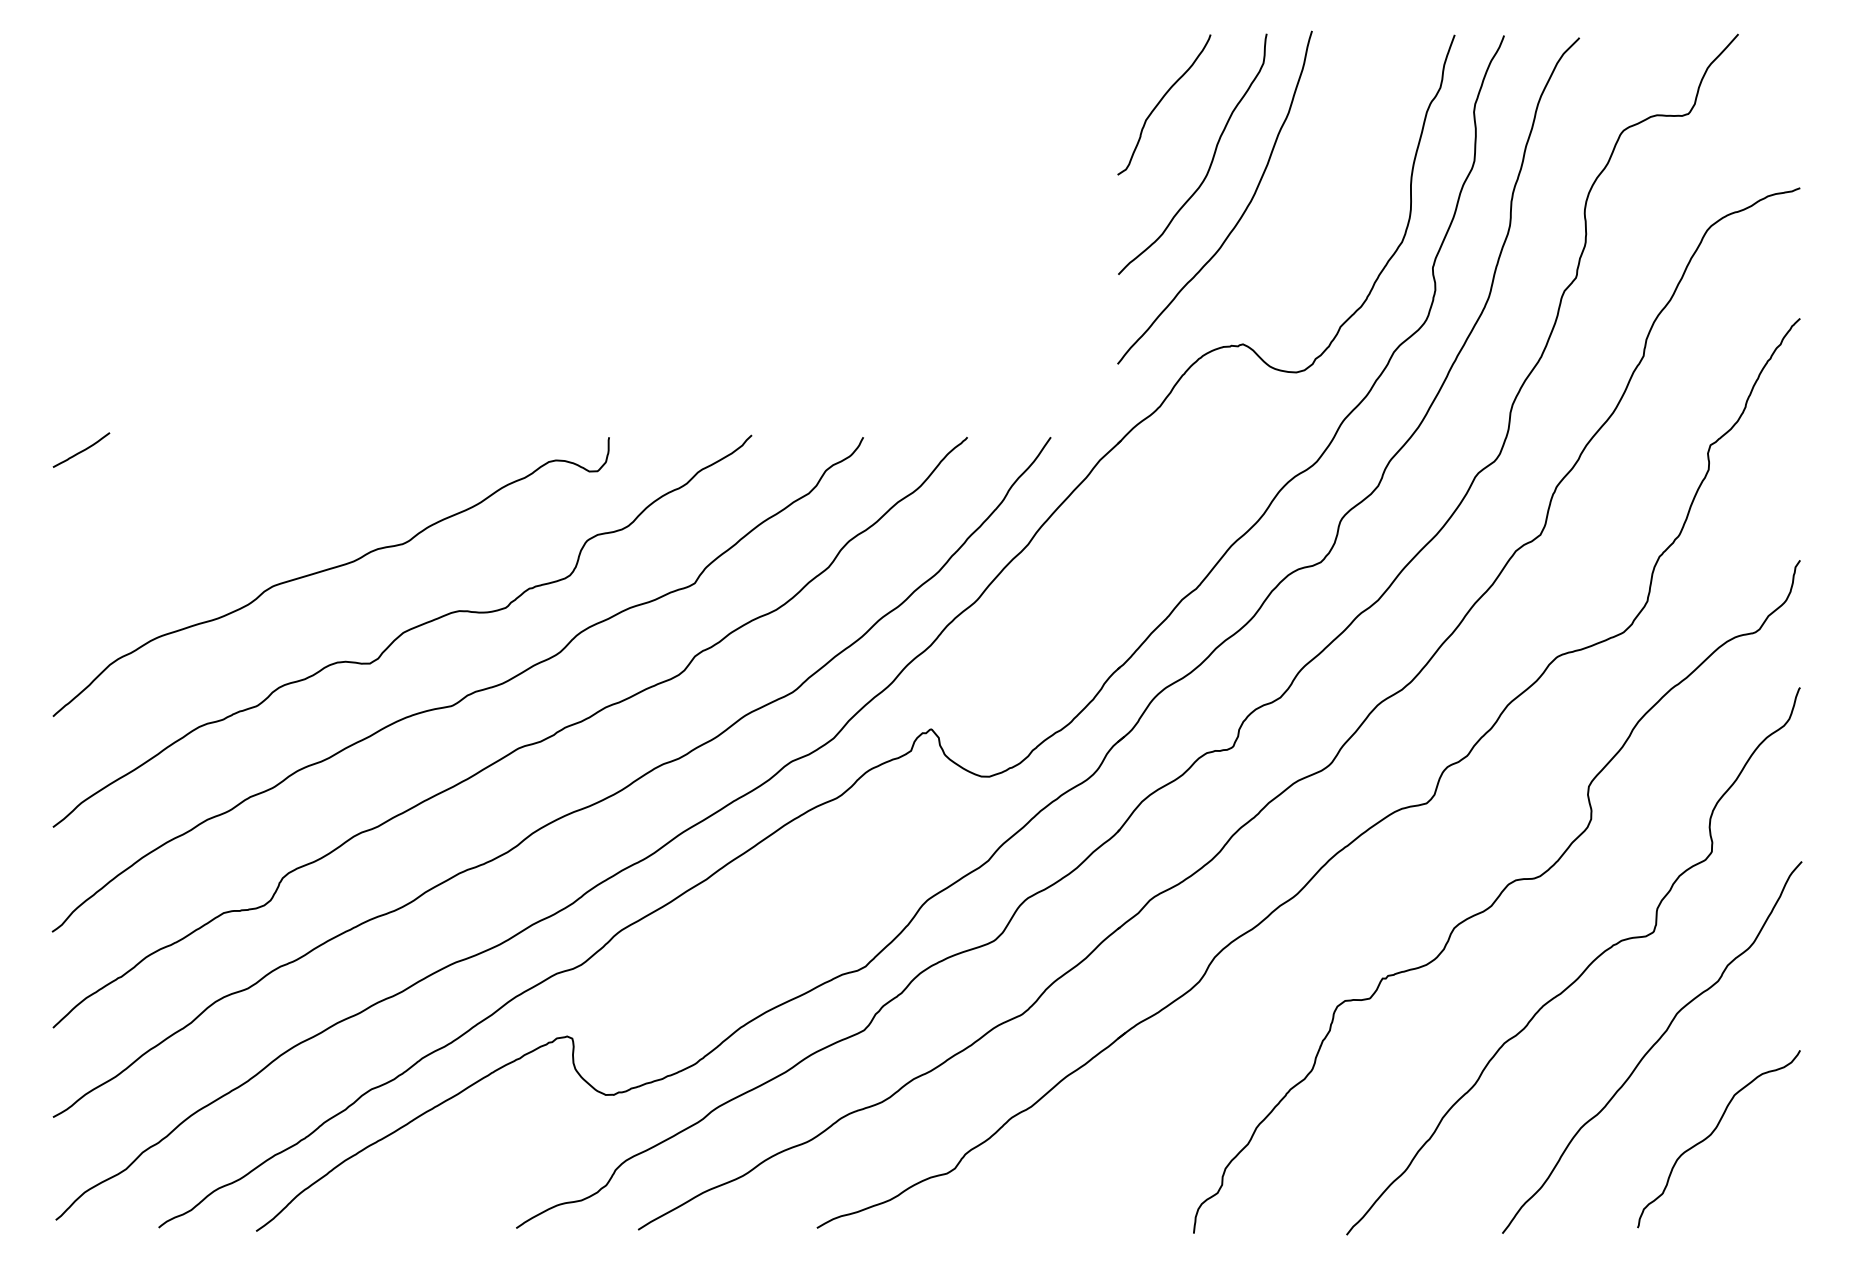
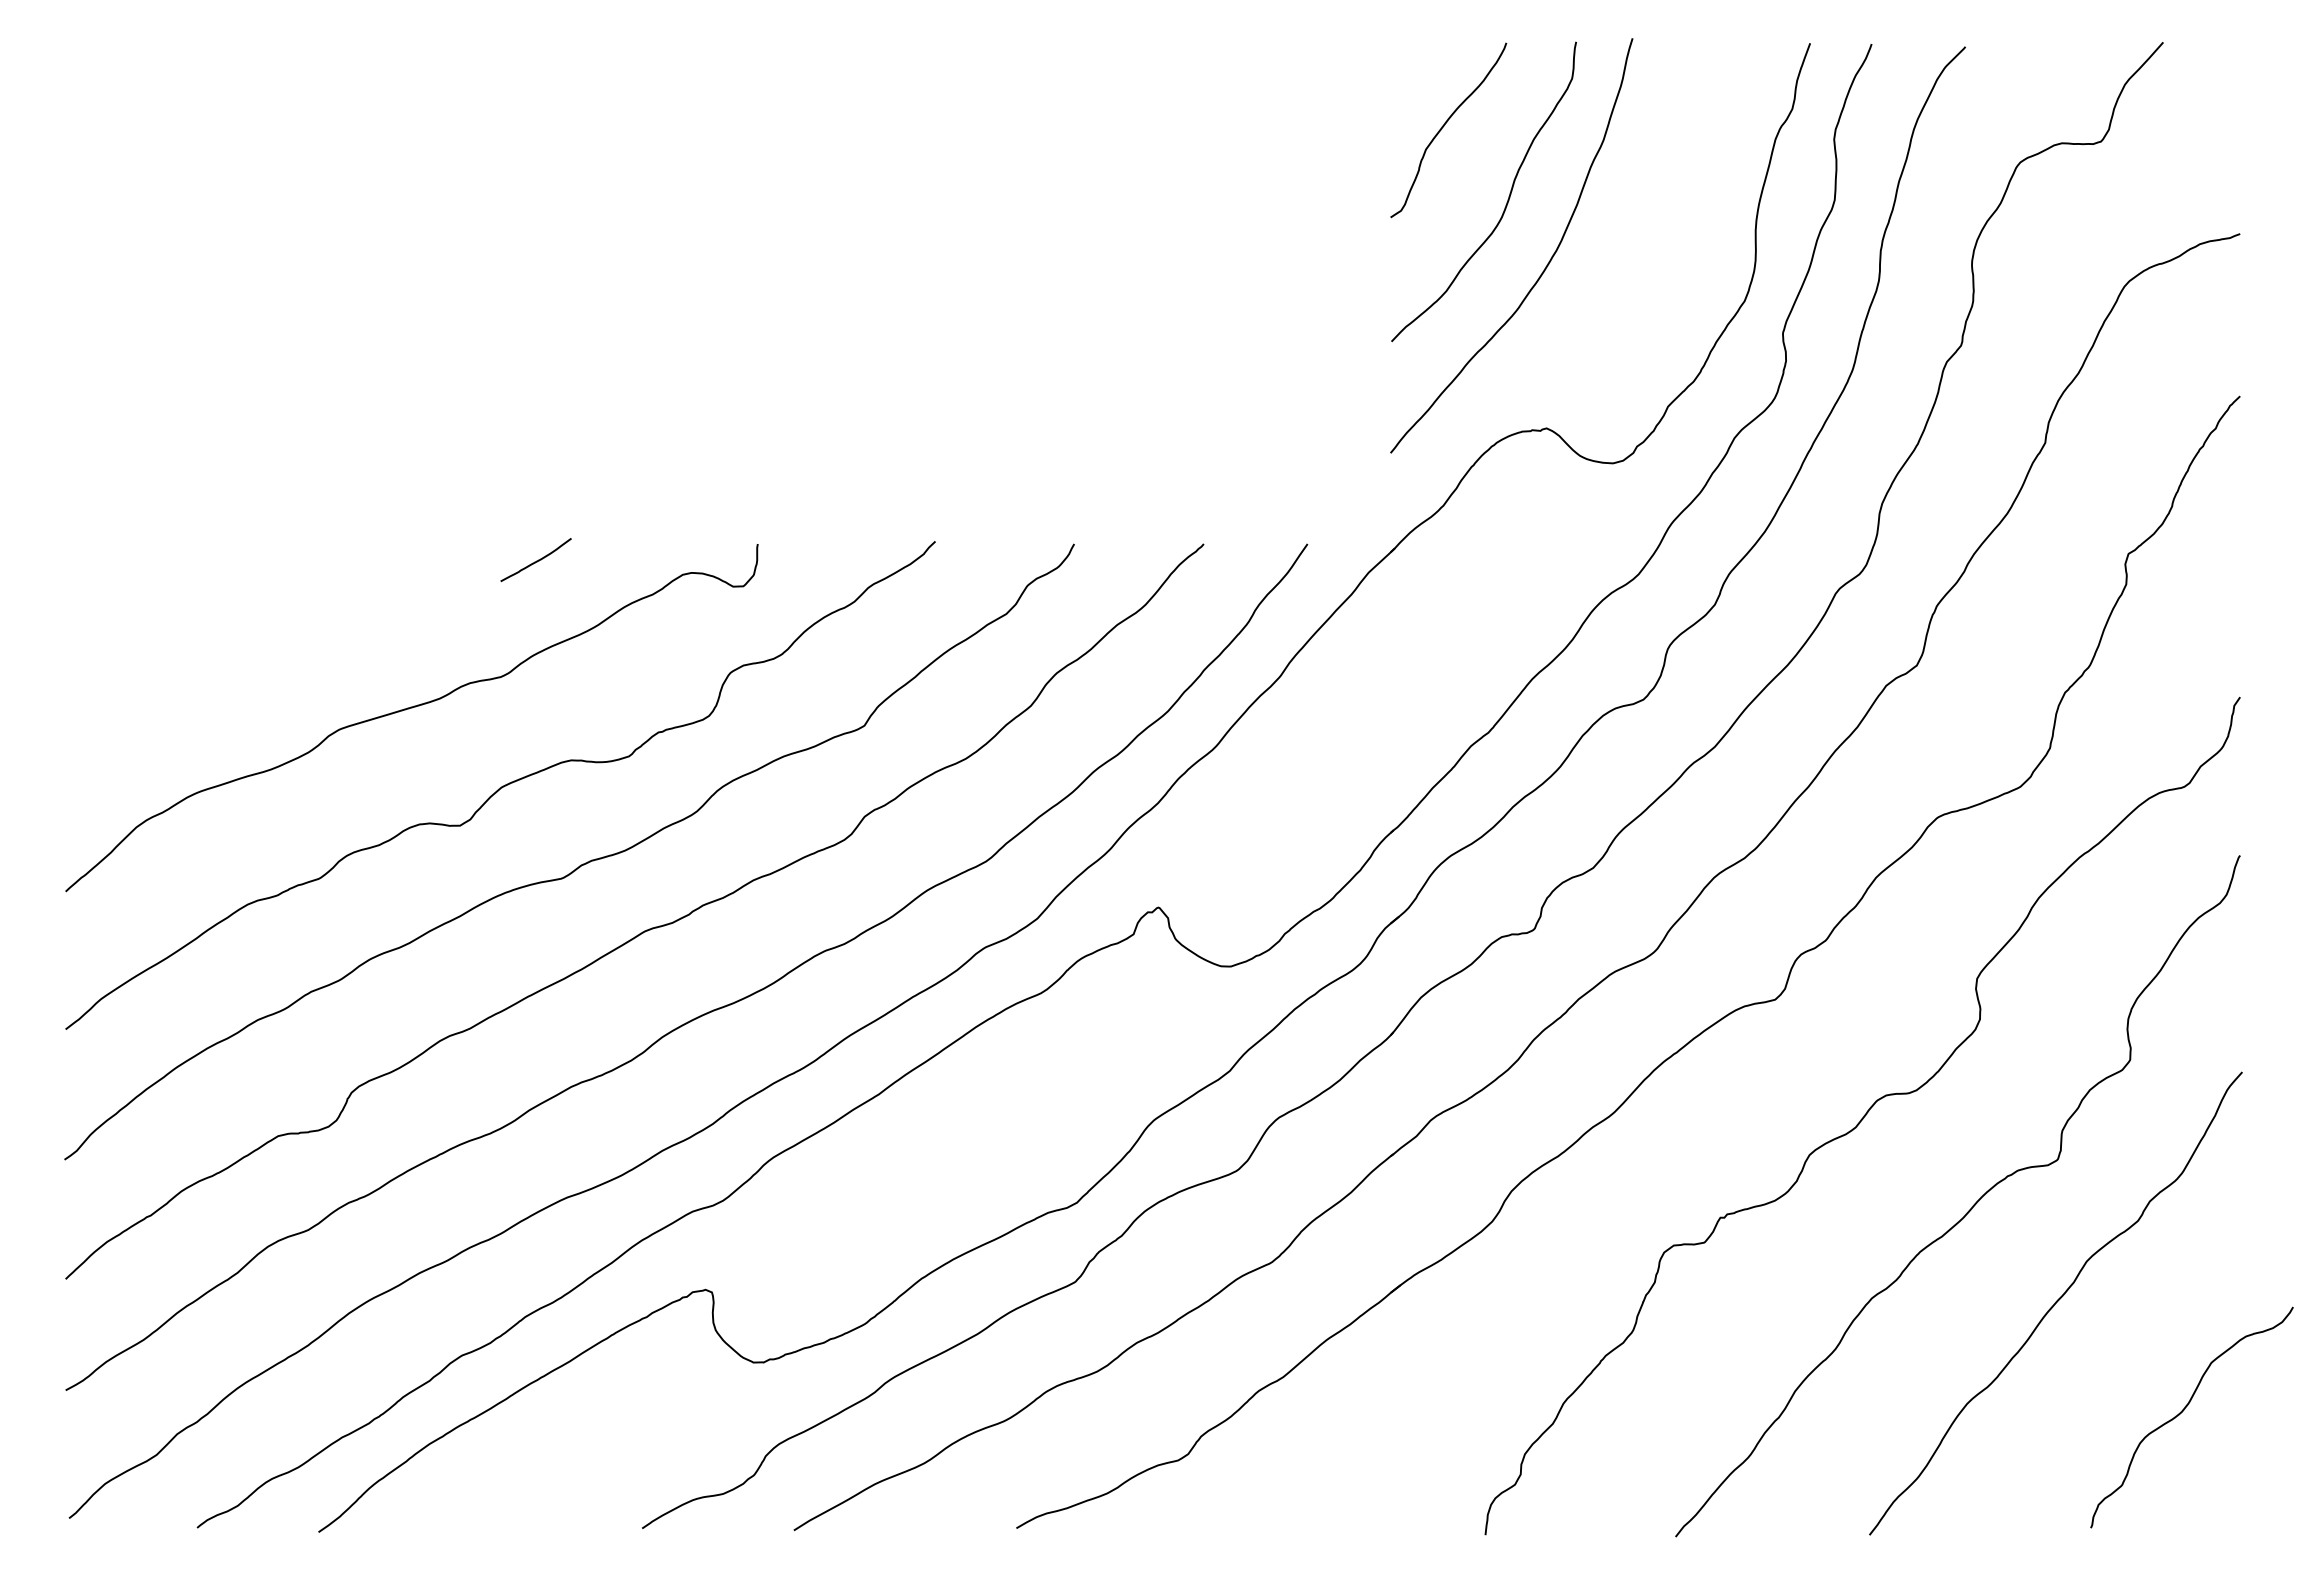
curve: (81, 450) -> (536, 560), moved
curve: (1712, 1133) -> (2184, 1410), moved

